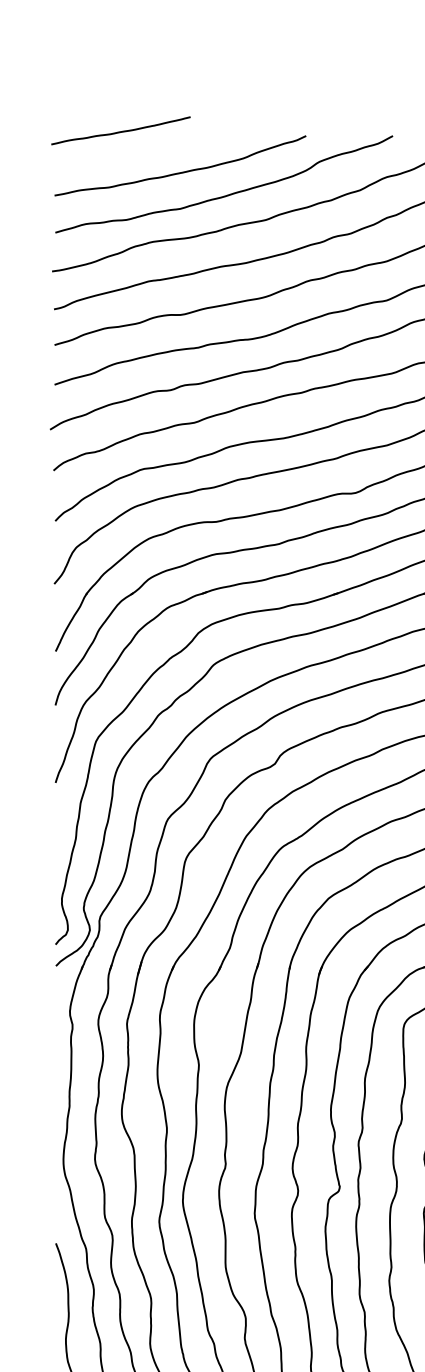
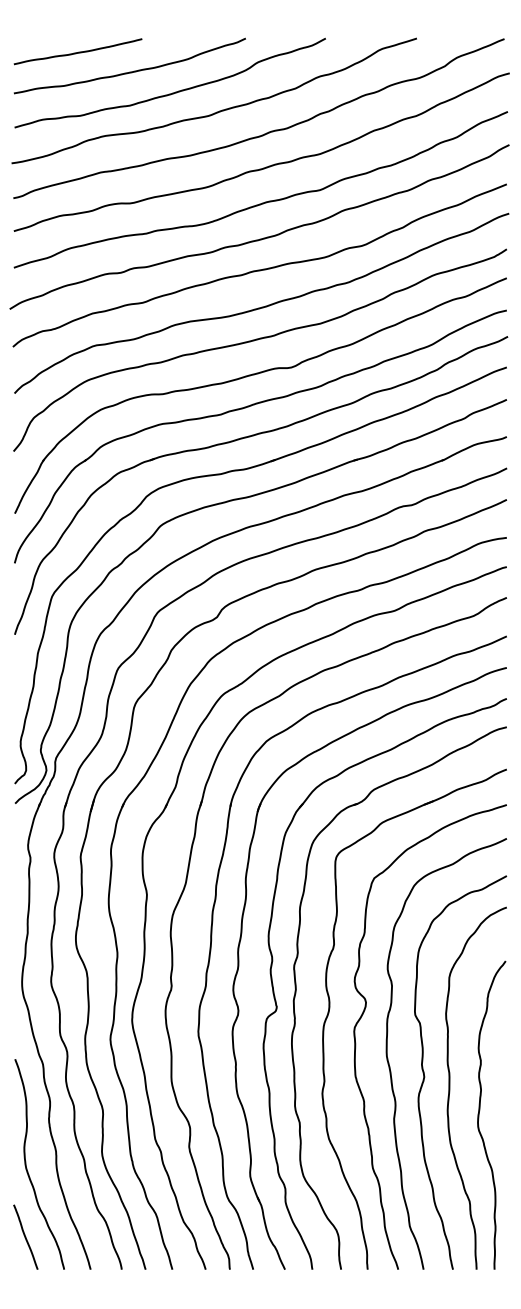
curve: (121, 130) -> (78, 51), moved

